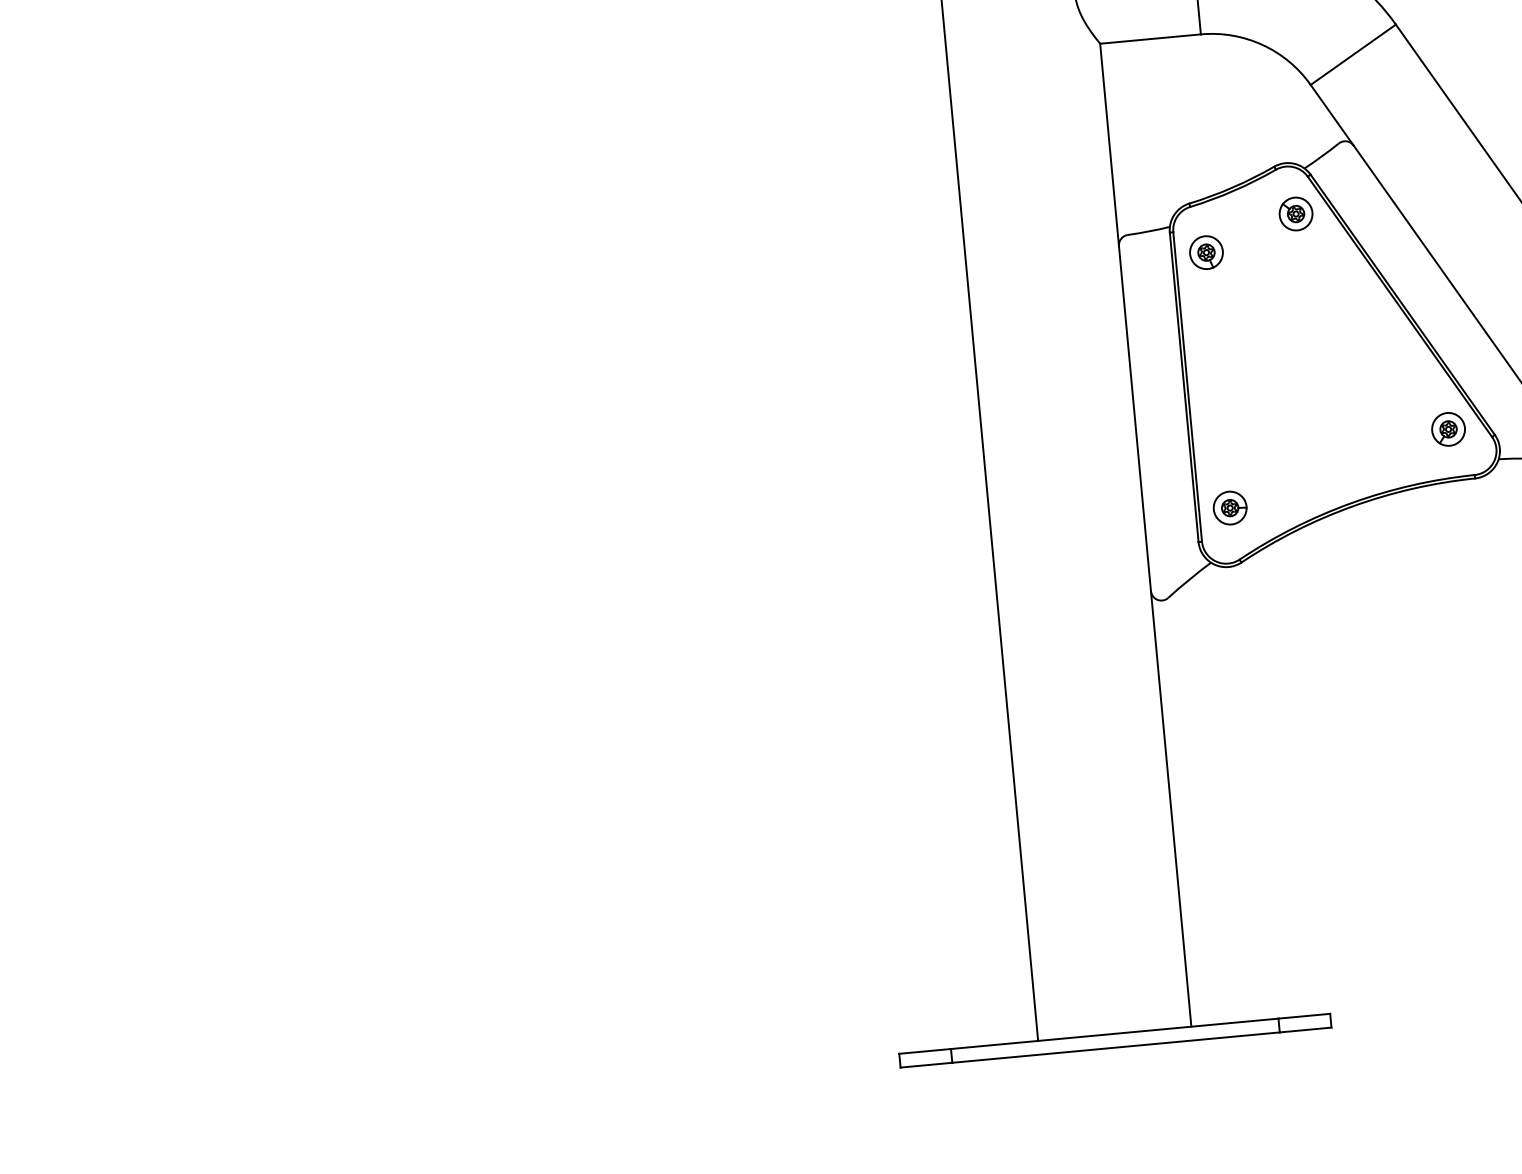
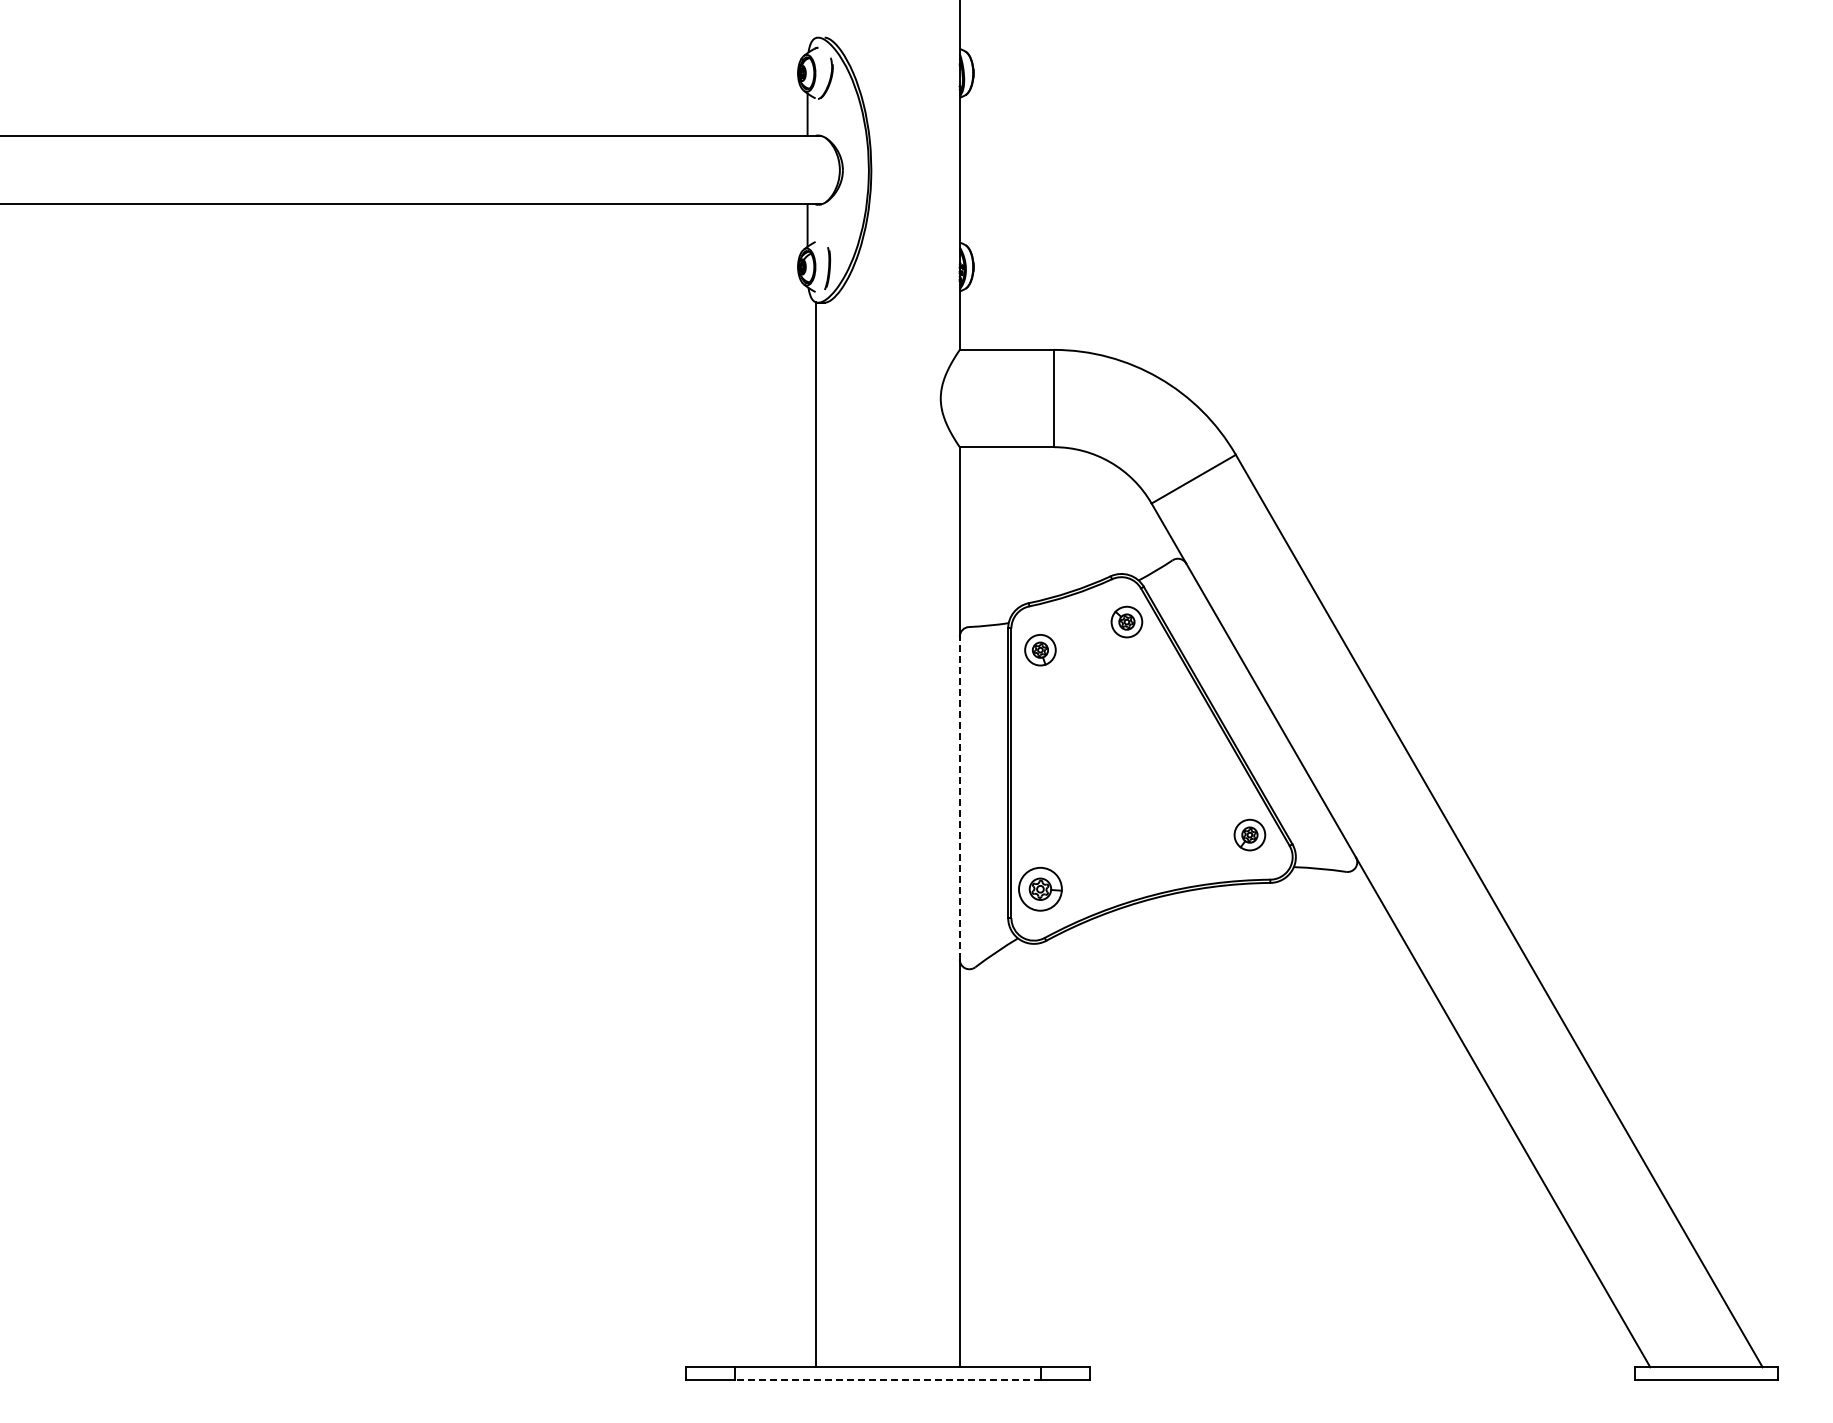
line: (1134, 418) -> (959, 797), solid -> dashed
part: (1230, 508) -> (1040, 889), size x1.4
line: (1115, 1047) -> (887, 1380), solid -> dashed

